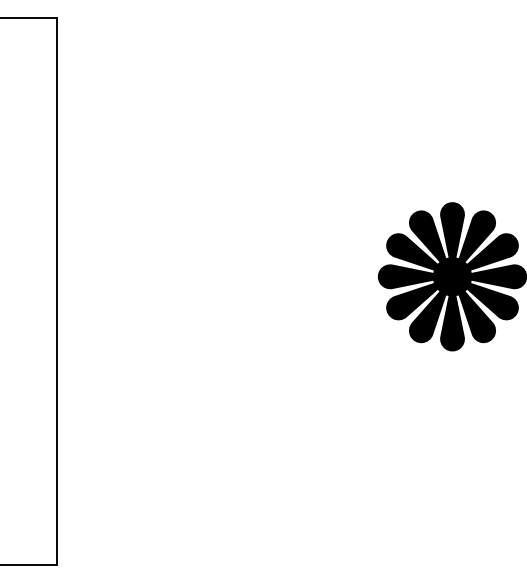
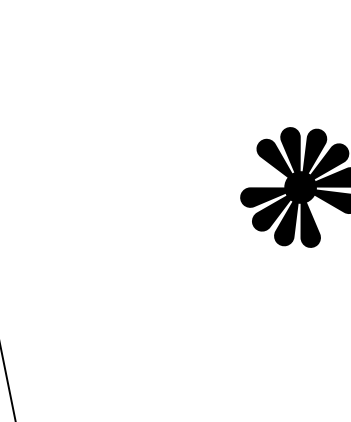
fill: (412, 251) -> (264, 173), removed
fill: (476, 316) -> (326, 215), removed

